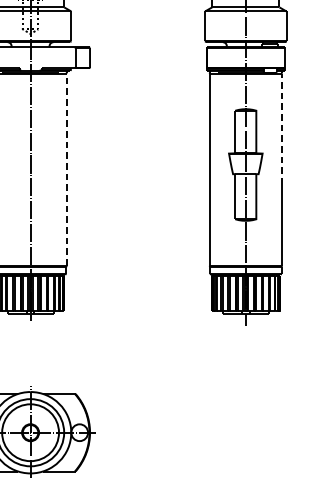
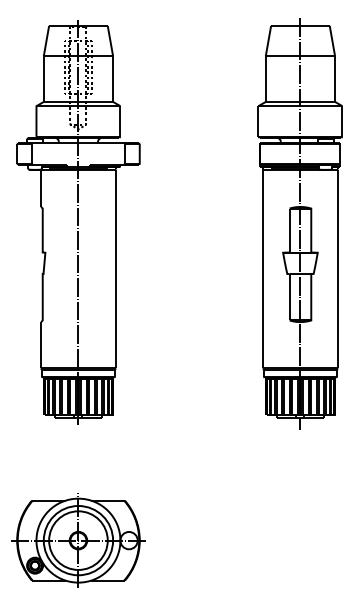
line: (281, 129) -> (337, 227), dashed -> solid
line: (66, 169) -> (115, 269), dashed -> solid

